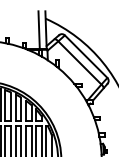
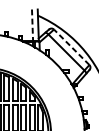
line: (39, 30) -> (32, 25), solid -> dashed
line: (85, 56) -> (71, 47), solid -> dashed

